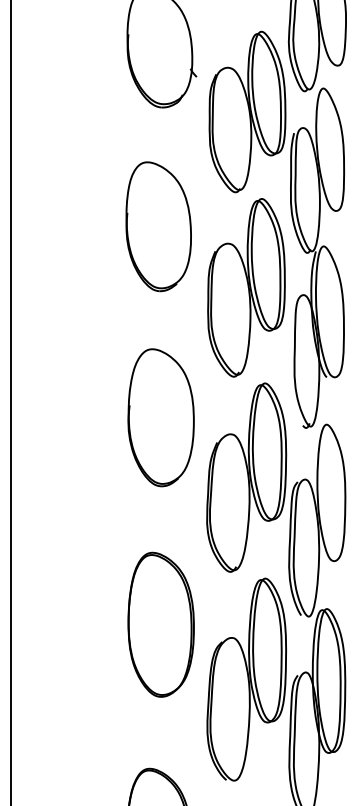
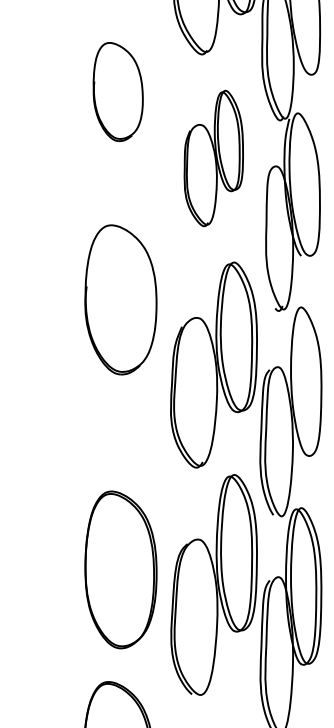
part: (158, 226) -> (118, 91), size x0.7
part: (246, 287) -> (213, 158), size x0.7
part: (160, 624) -> (120, 569), moved

